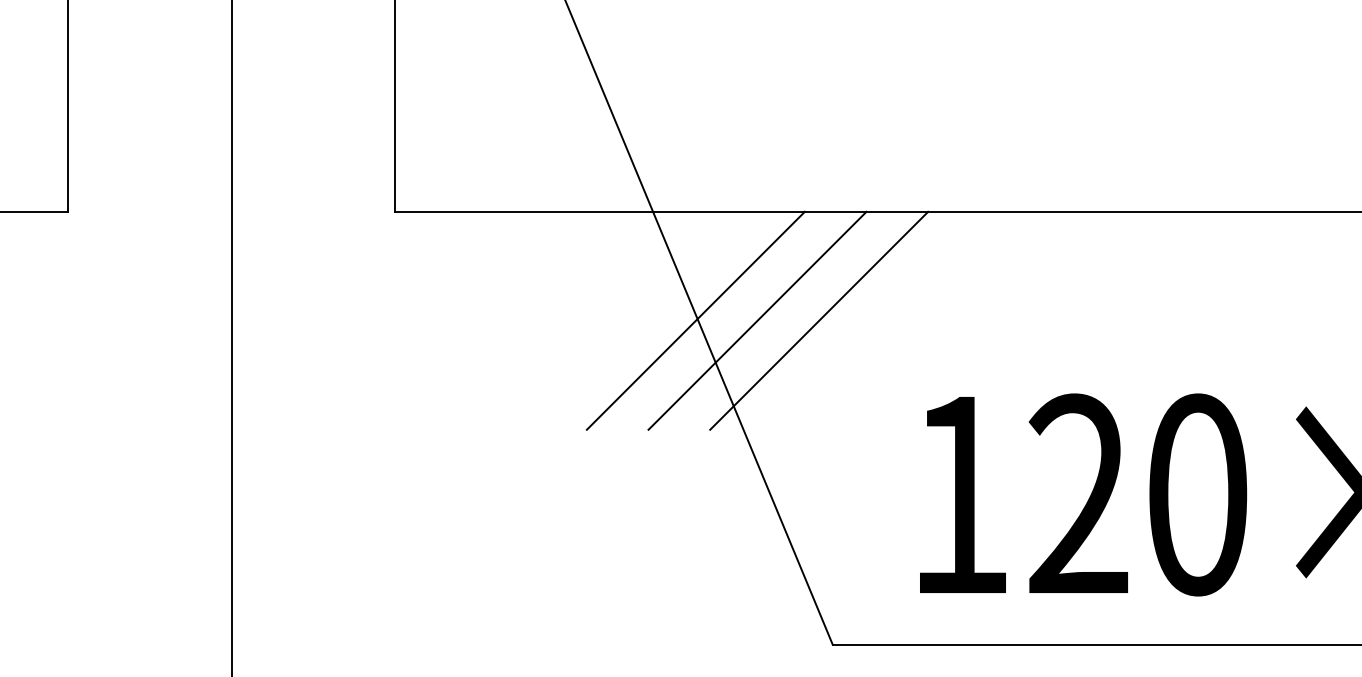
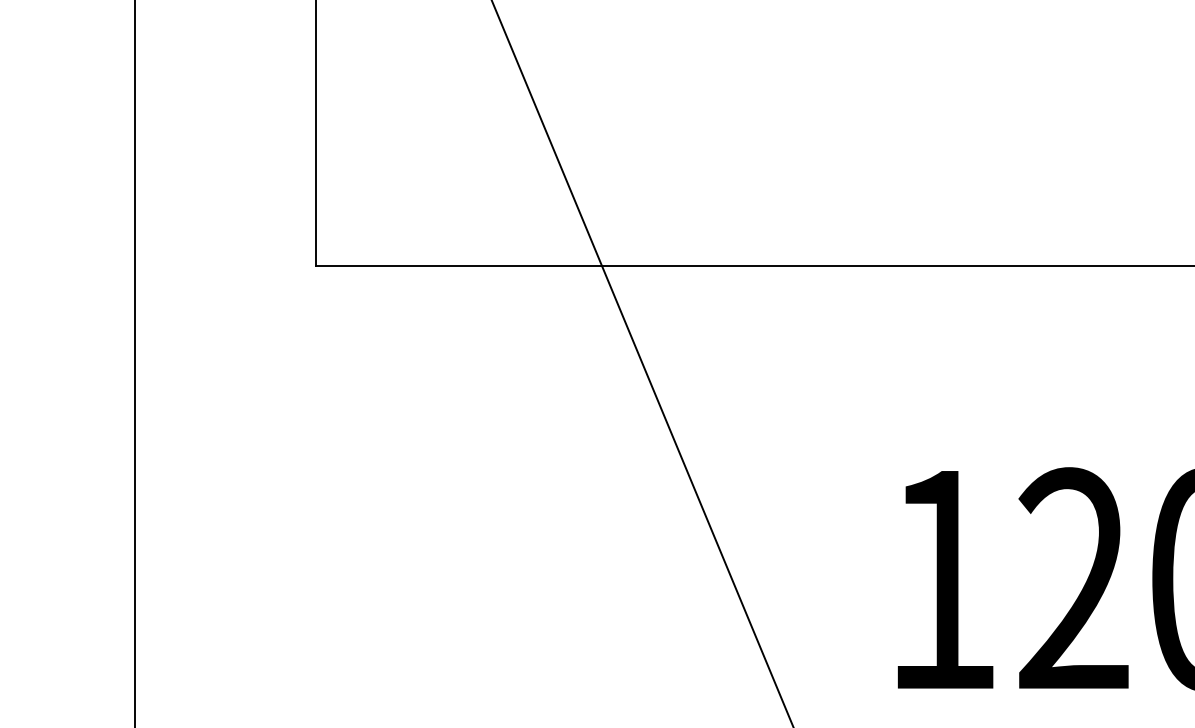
line: (695, 320) -> (648, 386), removed
line: (757, 320) -> (717, 386), removed
line: (819, 320) -> (786, 386), removed

